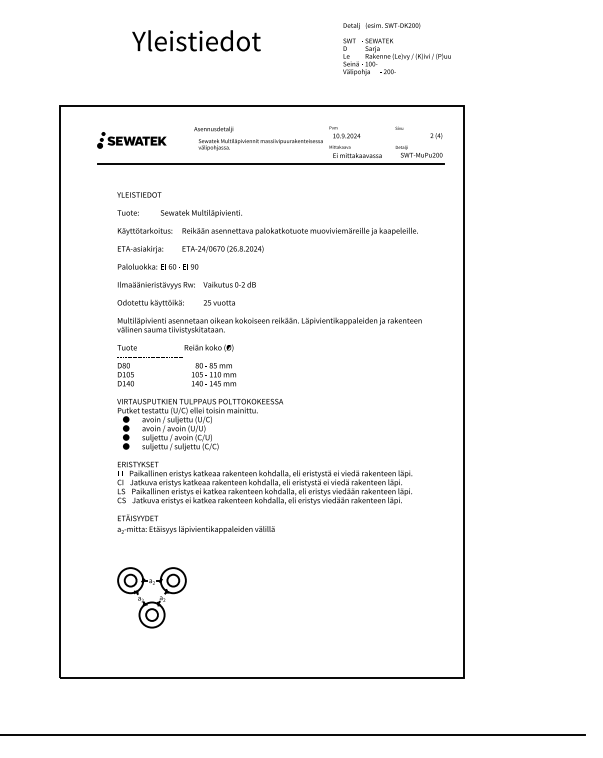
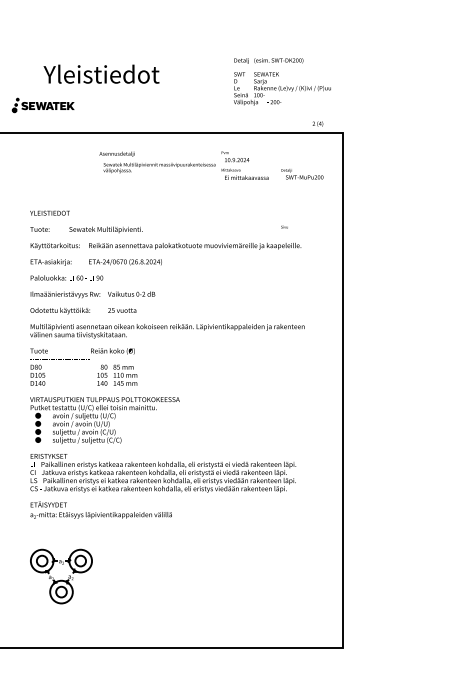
text: (399, 127) -> (284, 226), moved
text: (436, 135) -> (318, 123), moved
part: (131, 140) -> (42, 105), moved
line: (270, 164) -> (168, 185), removed

